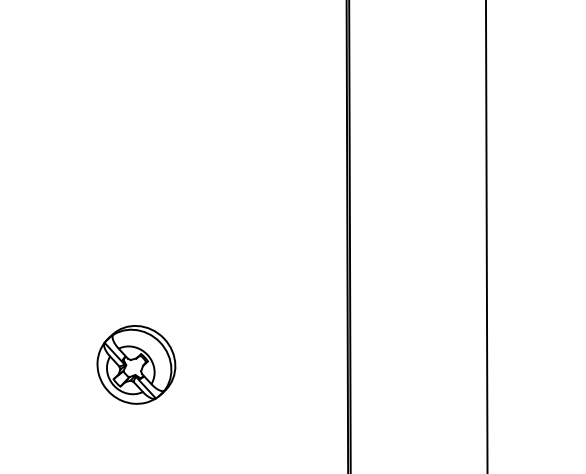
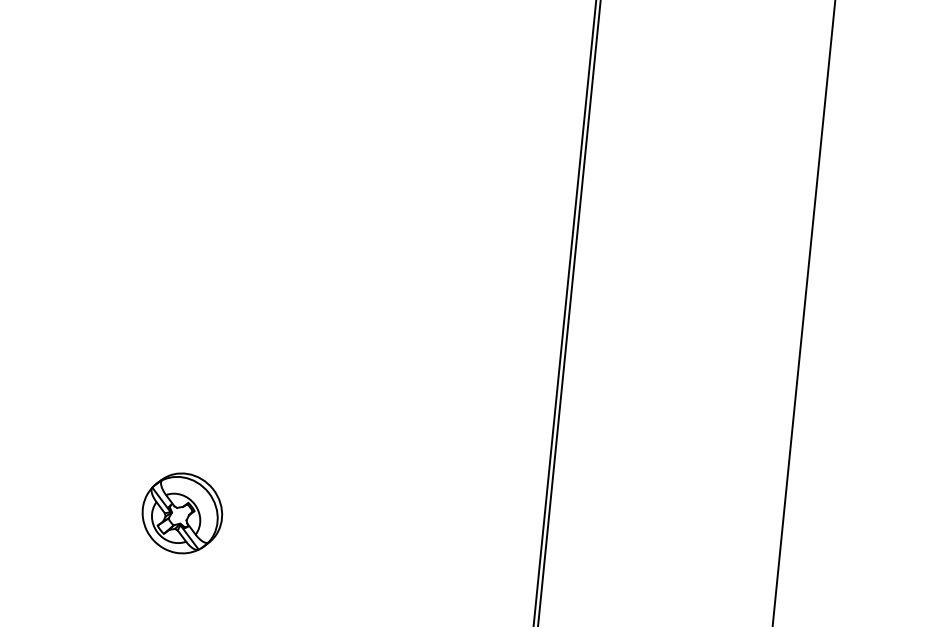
part: (136, 364) -> (182, 512), size x0.6

